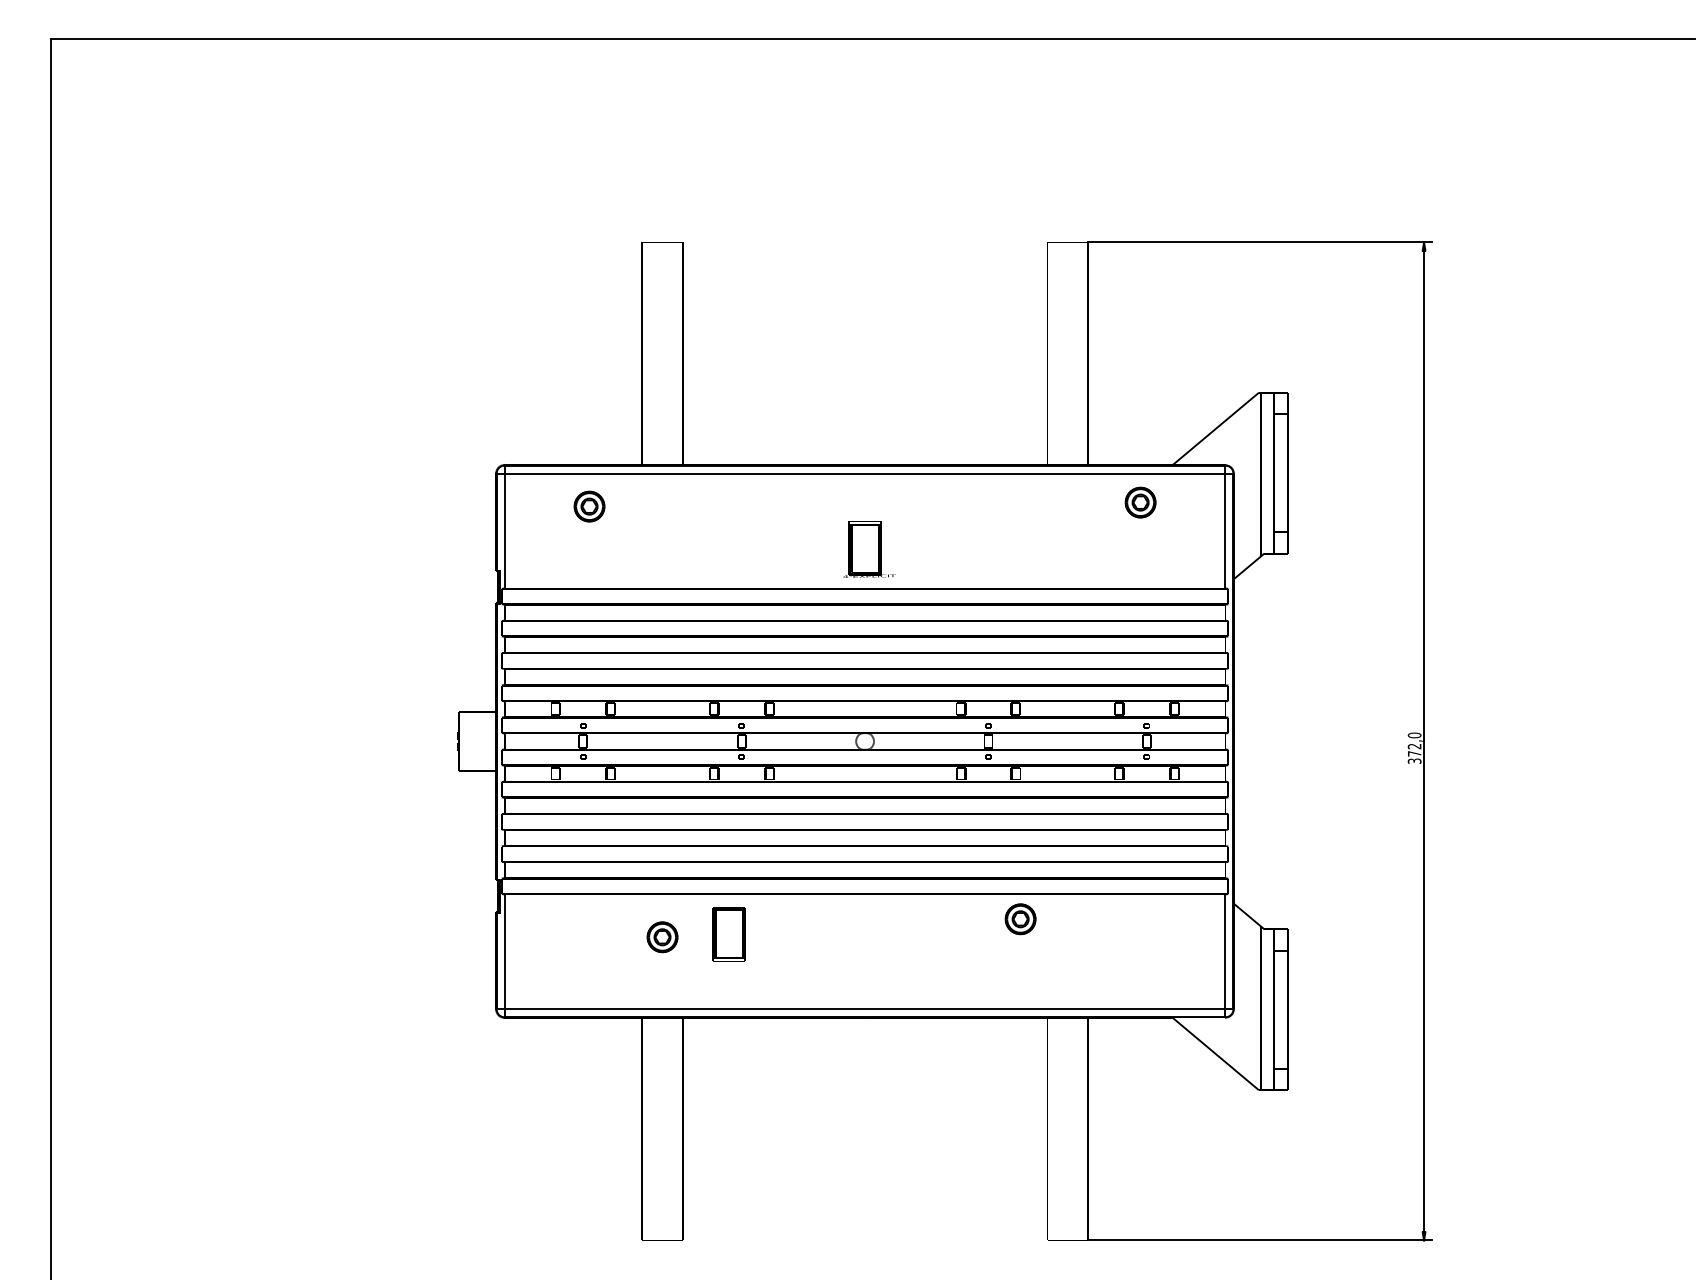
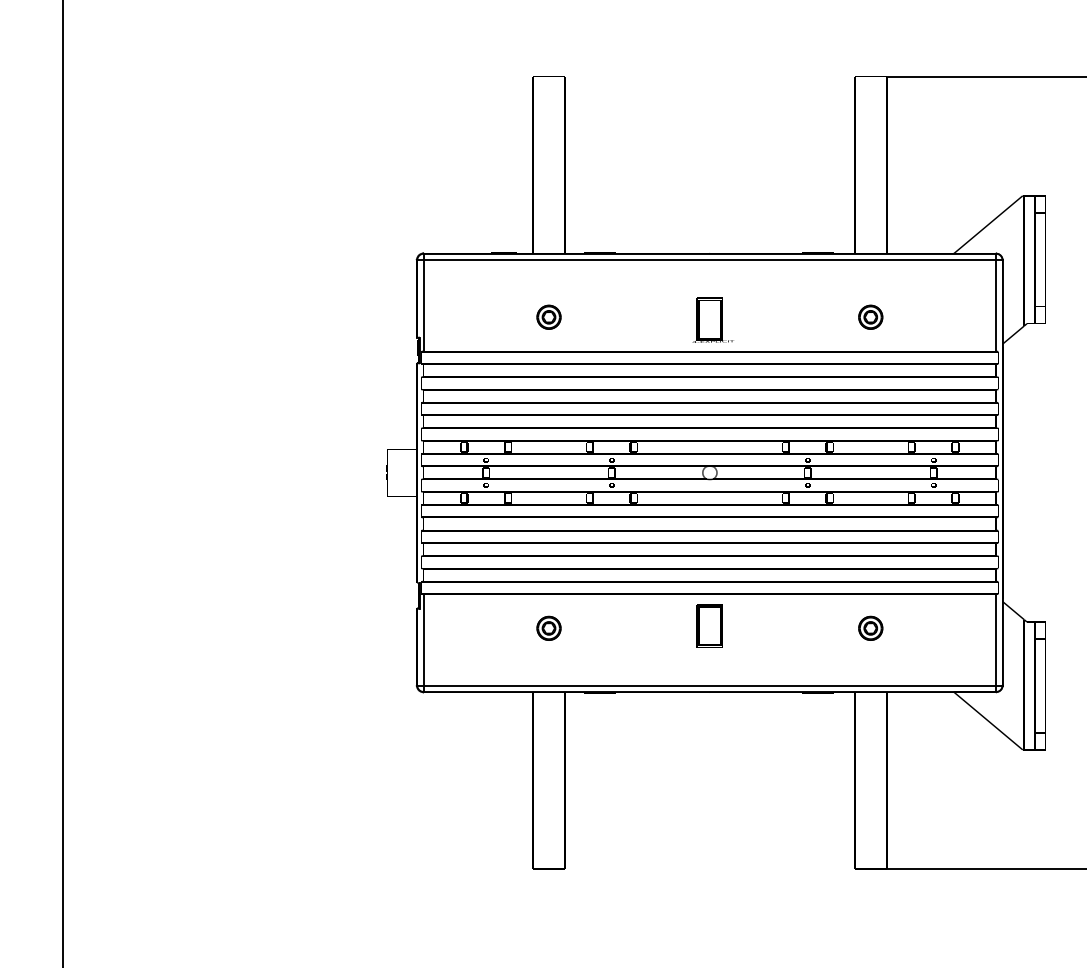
part: (1140, 502) -> (870, 317), moved
part: (589, 506) -> (548, 317), moved
part: (1020, 919) -> (870, 628), moved
part: (728, 934) -> (709, 626), moved

